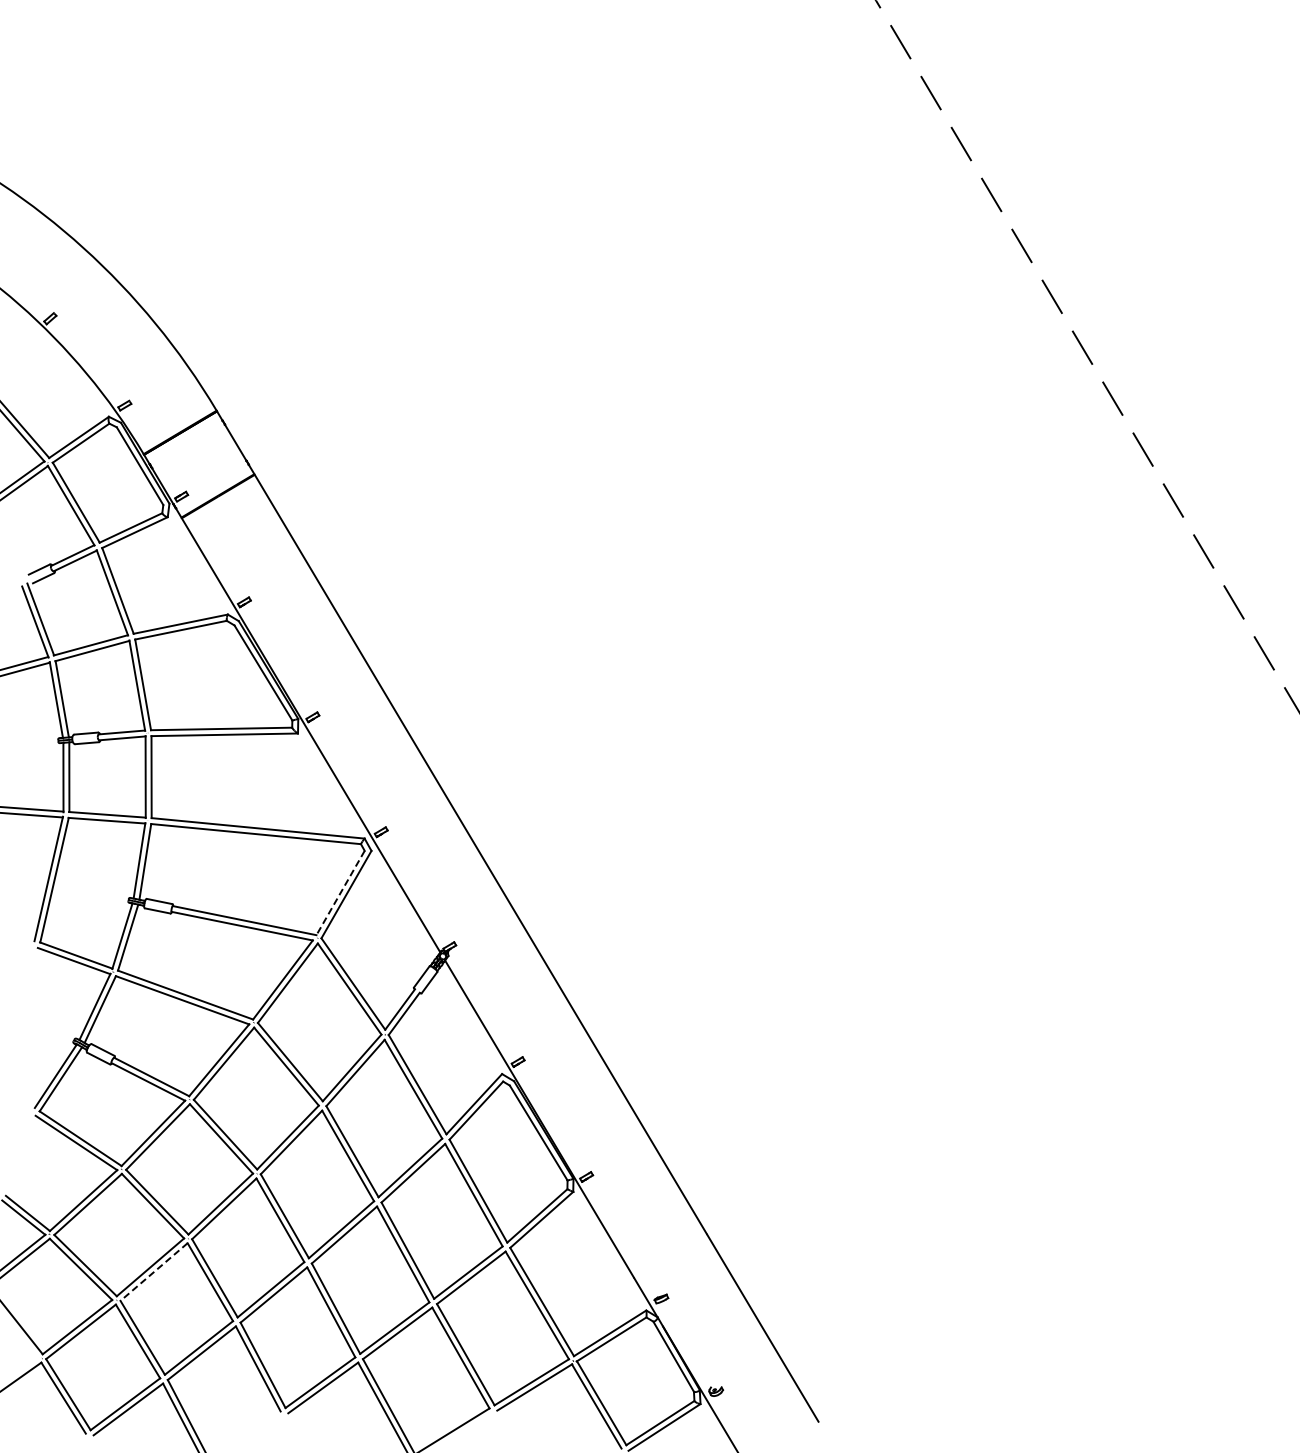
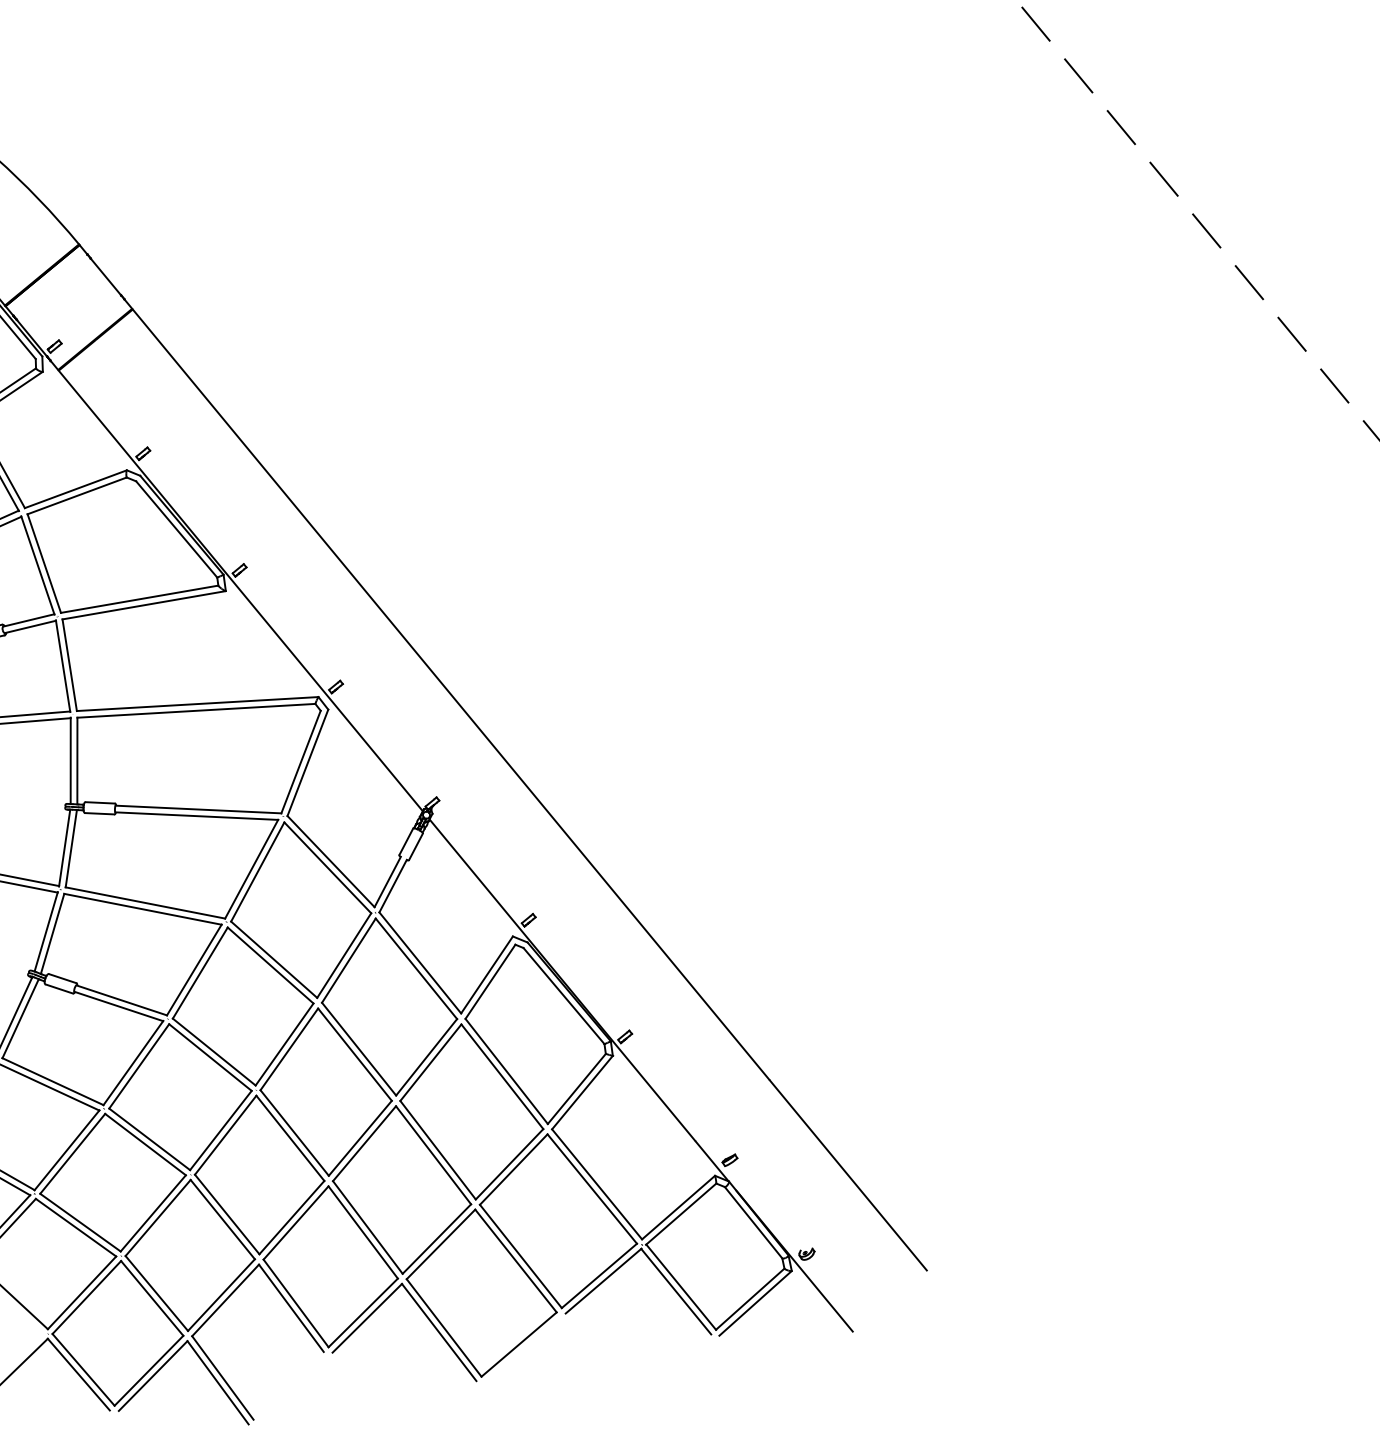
line: (340, 893) -> (301, 762), dashed -> solid
line: (153, 1272) -> (157, 1218), dashed -> solid

